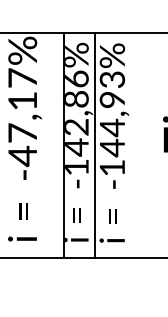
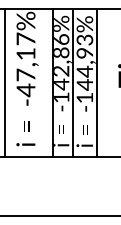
line: (131, 144) -> (97, 82), added

